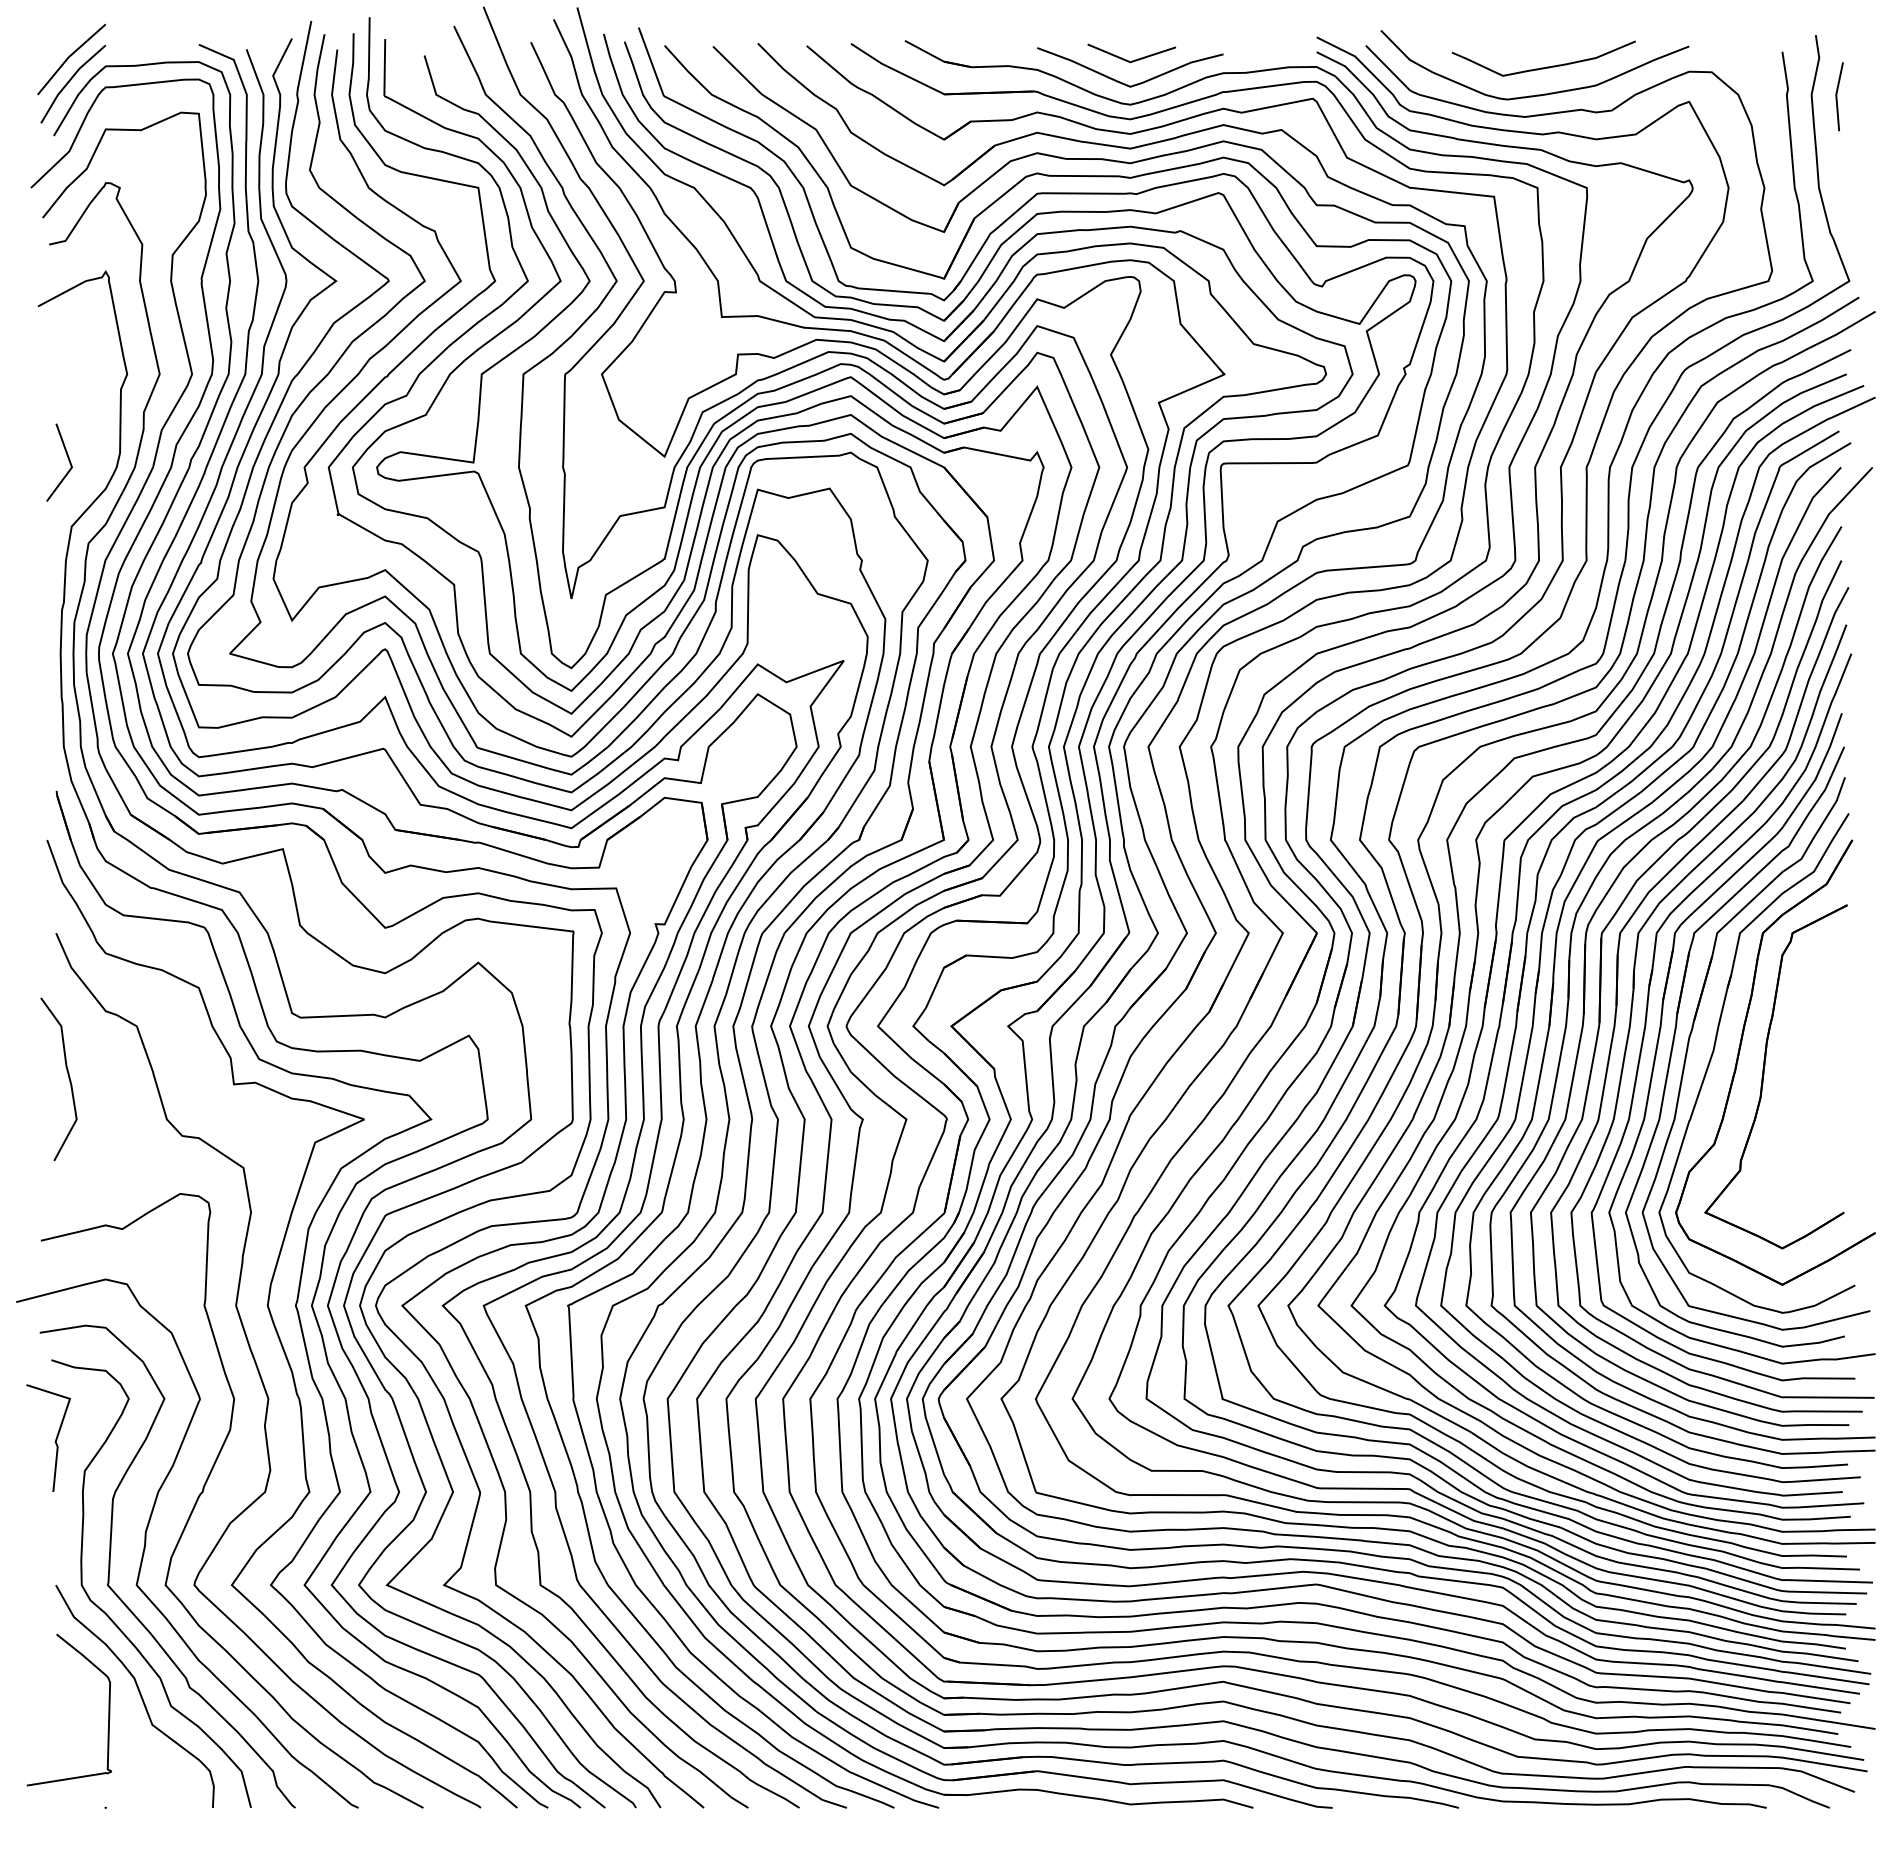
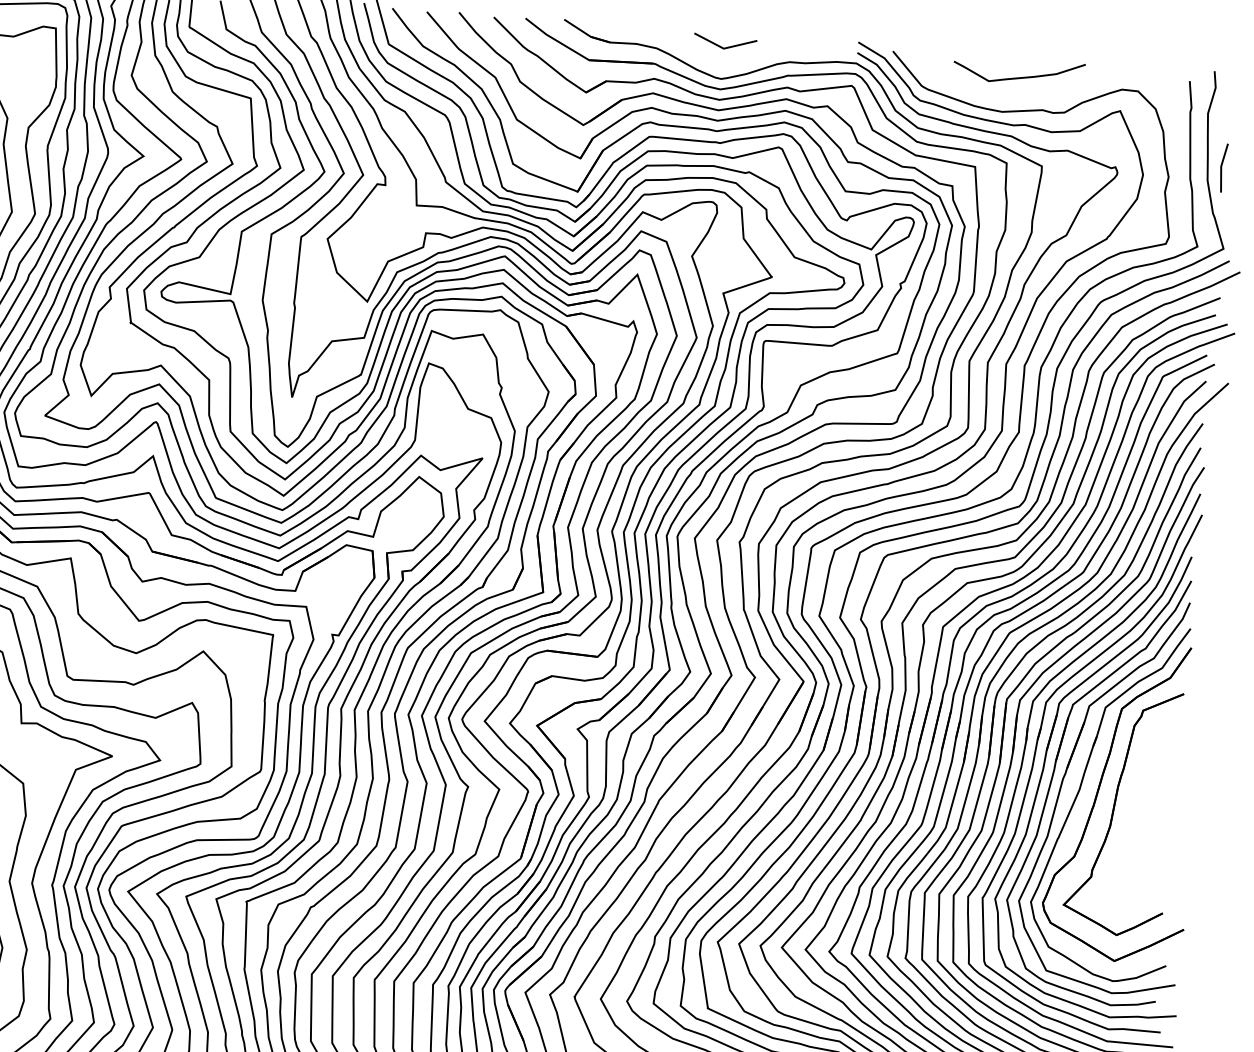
curve: (1125, 83) -> (719, 63), removed
curve: (1536, 94) -> (1011, 96), removed
line: (1837, 96) -> (1221, 167), moved

